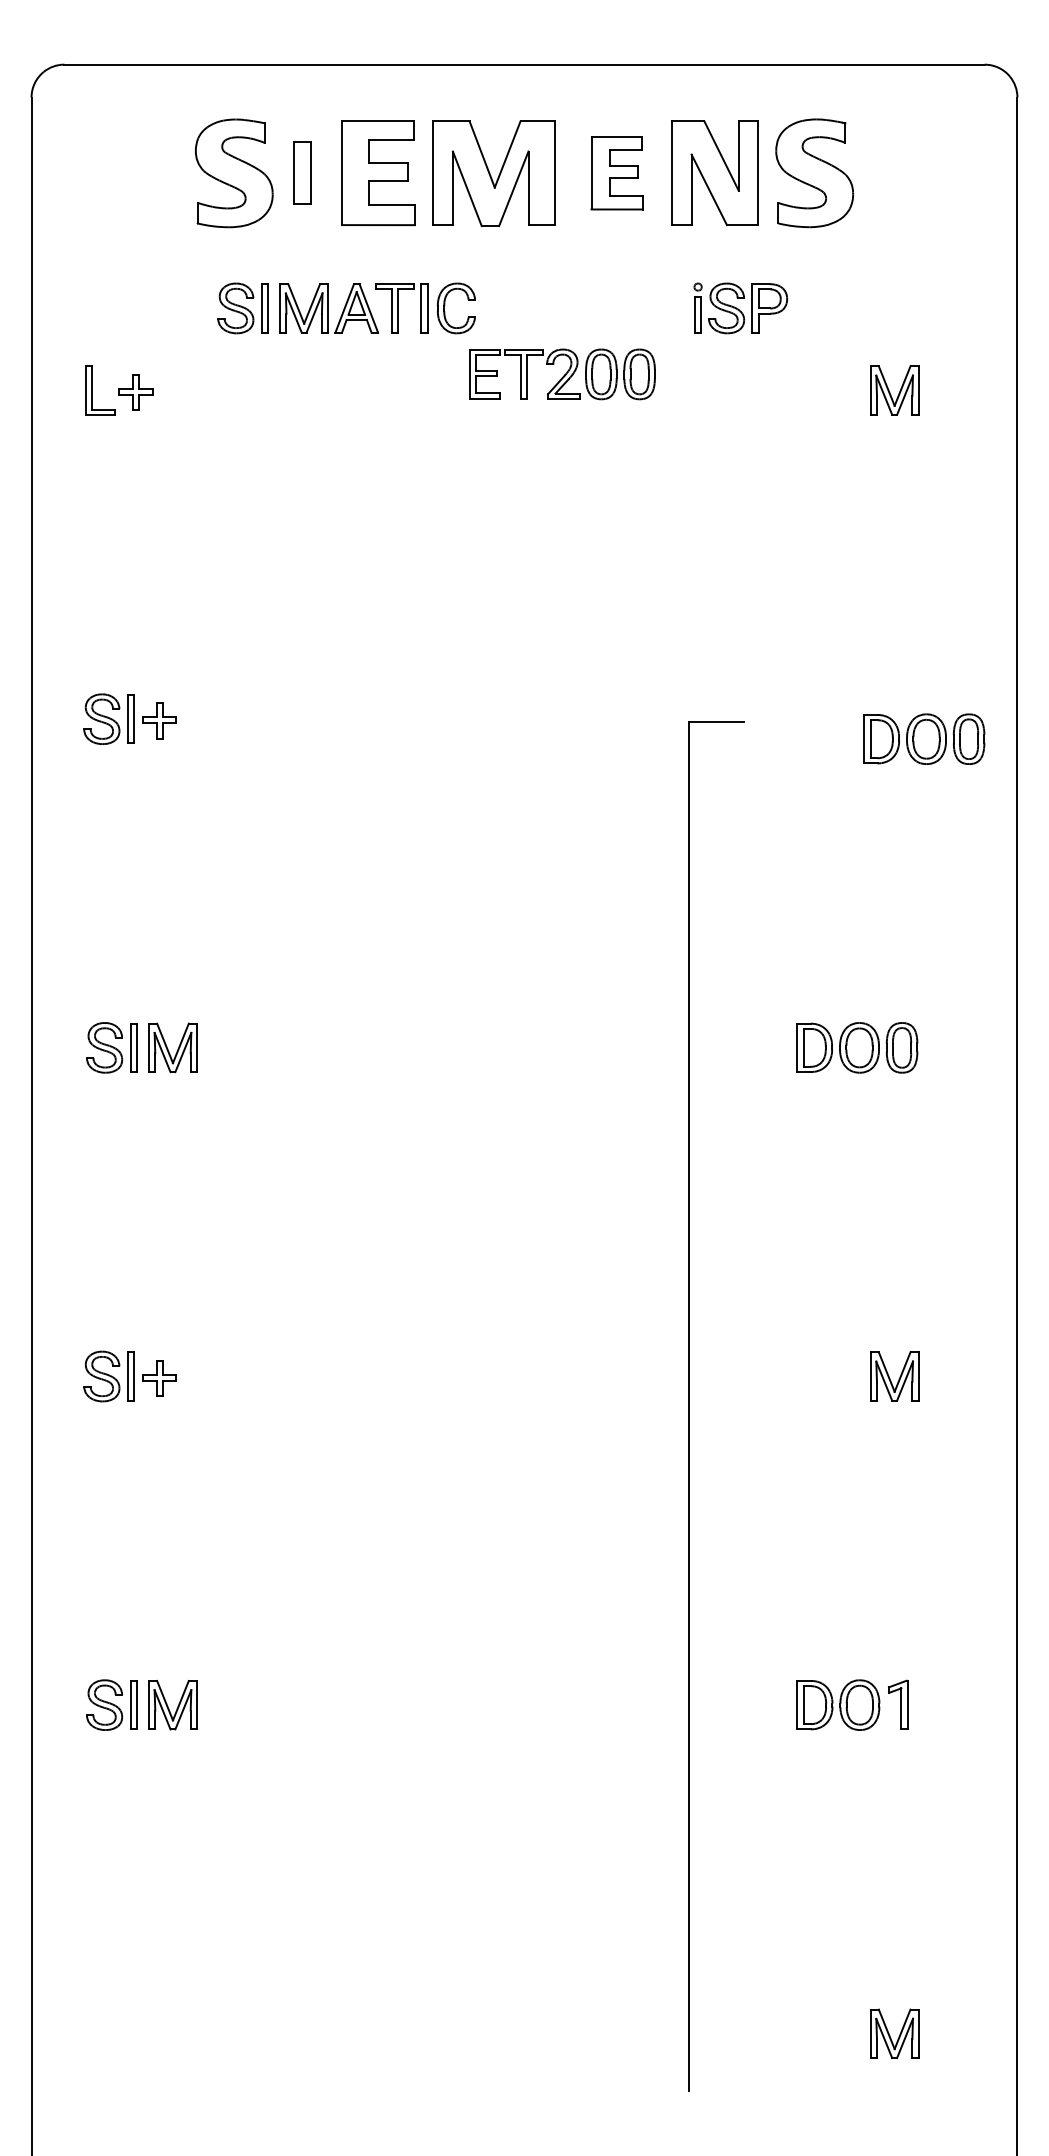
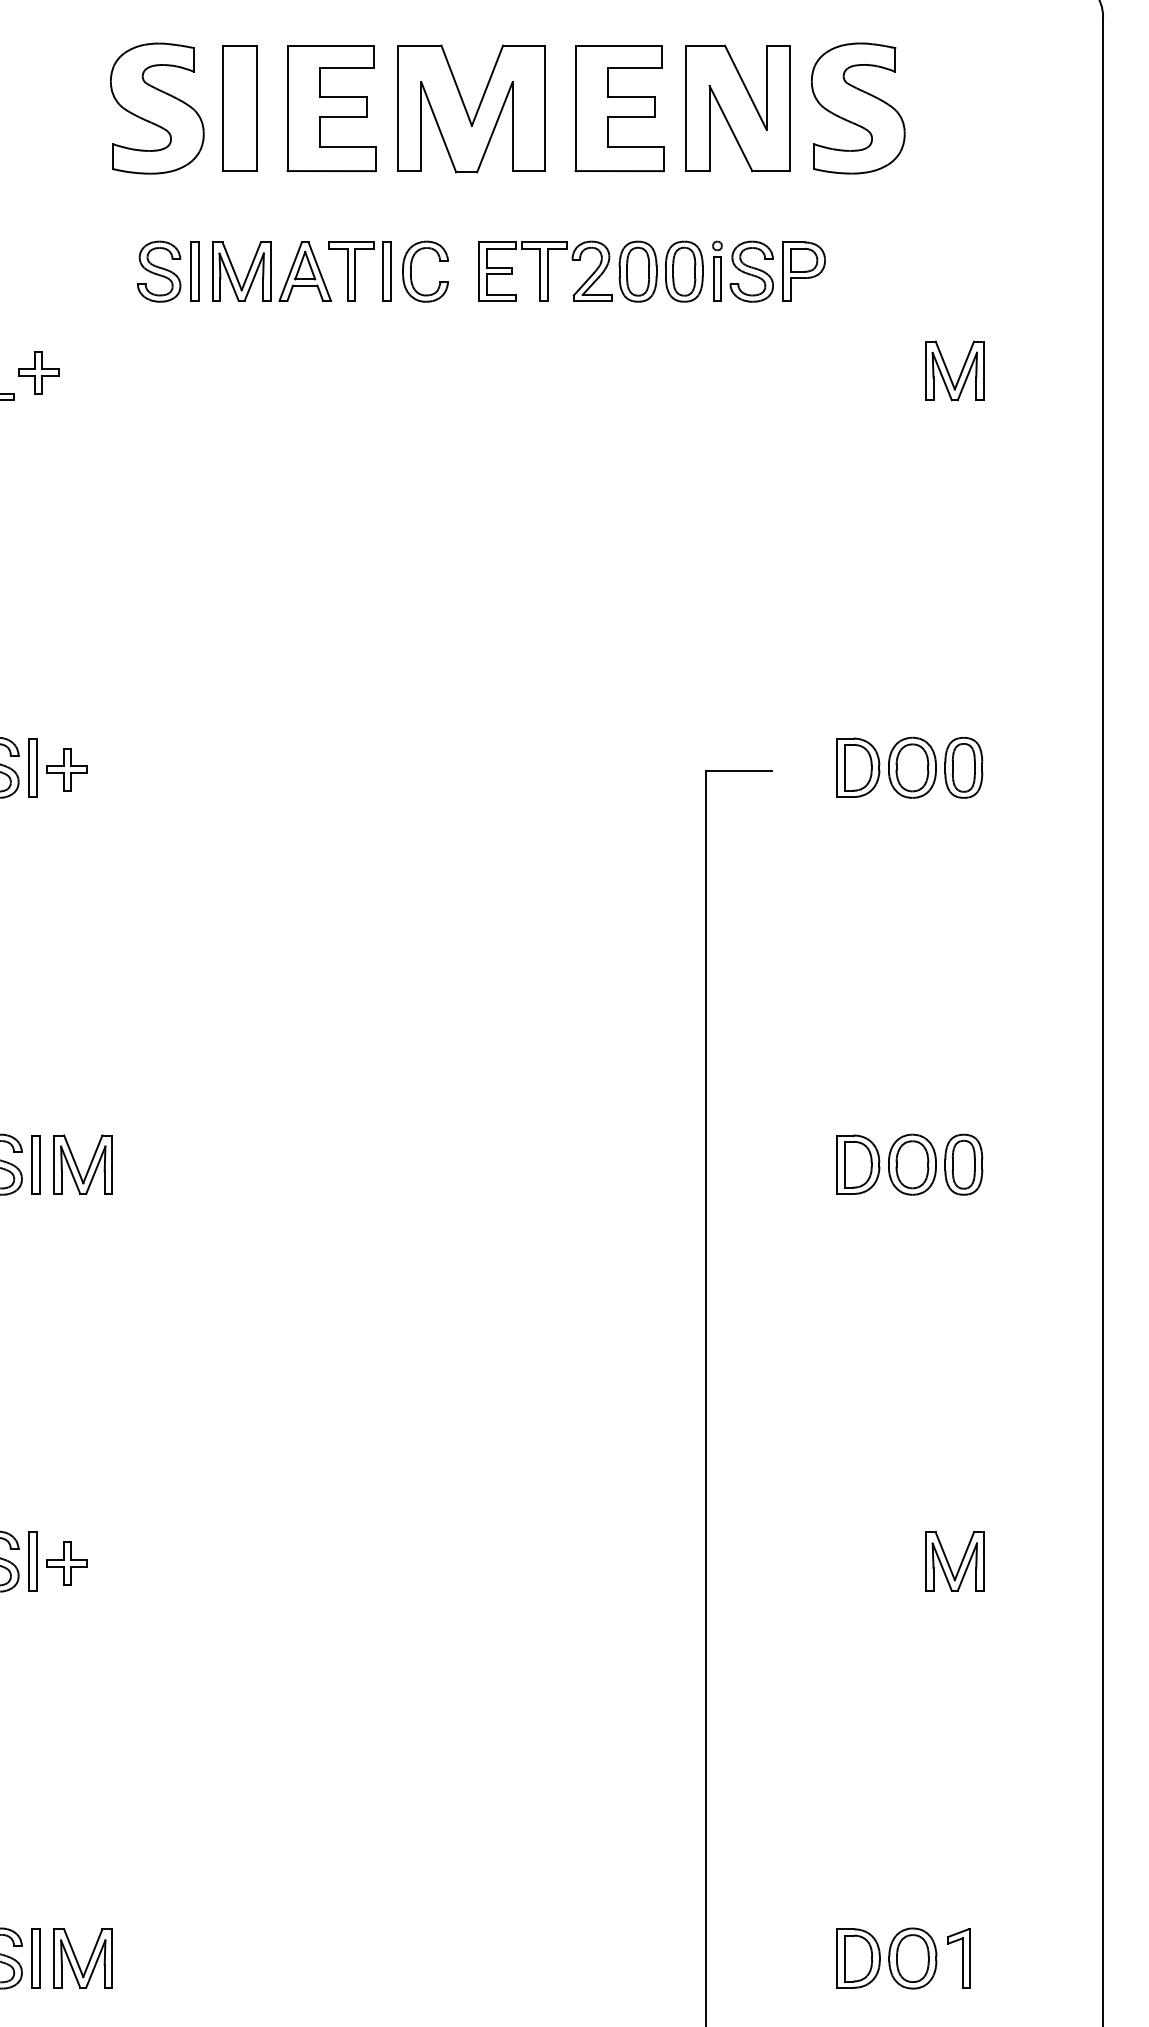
part: (302, 172) -> (239, 107), size x1.67
part: (616, 172) -> (618, 107), size x1.43
part: (562, 374) -> (591, 271), moved
part: (924, 738) -> (909, 766), moved

